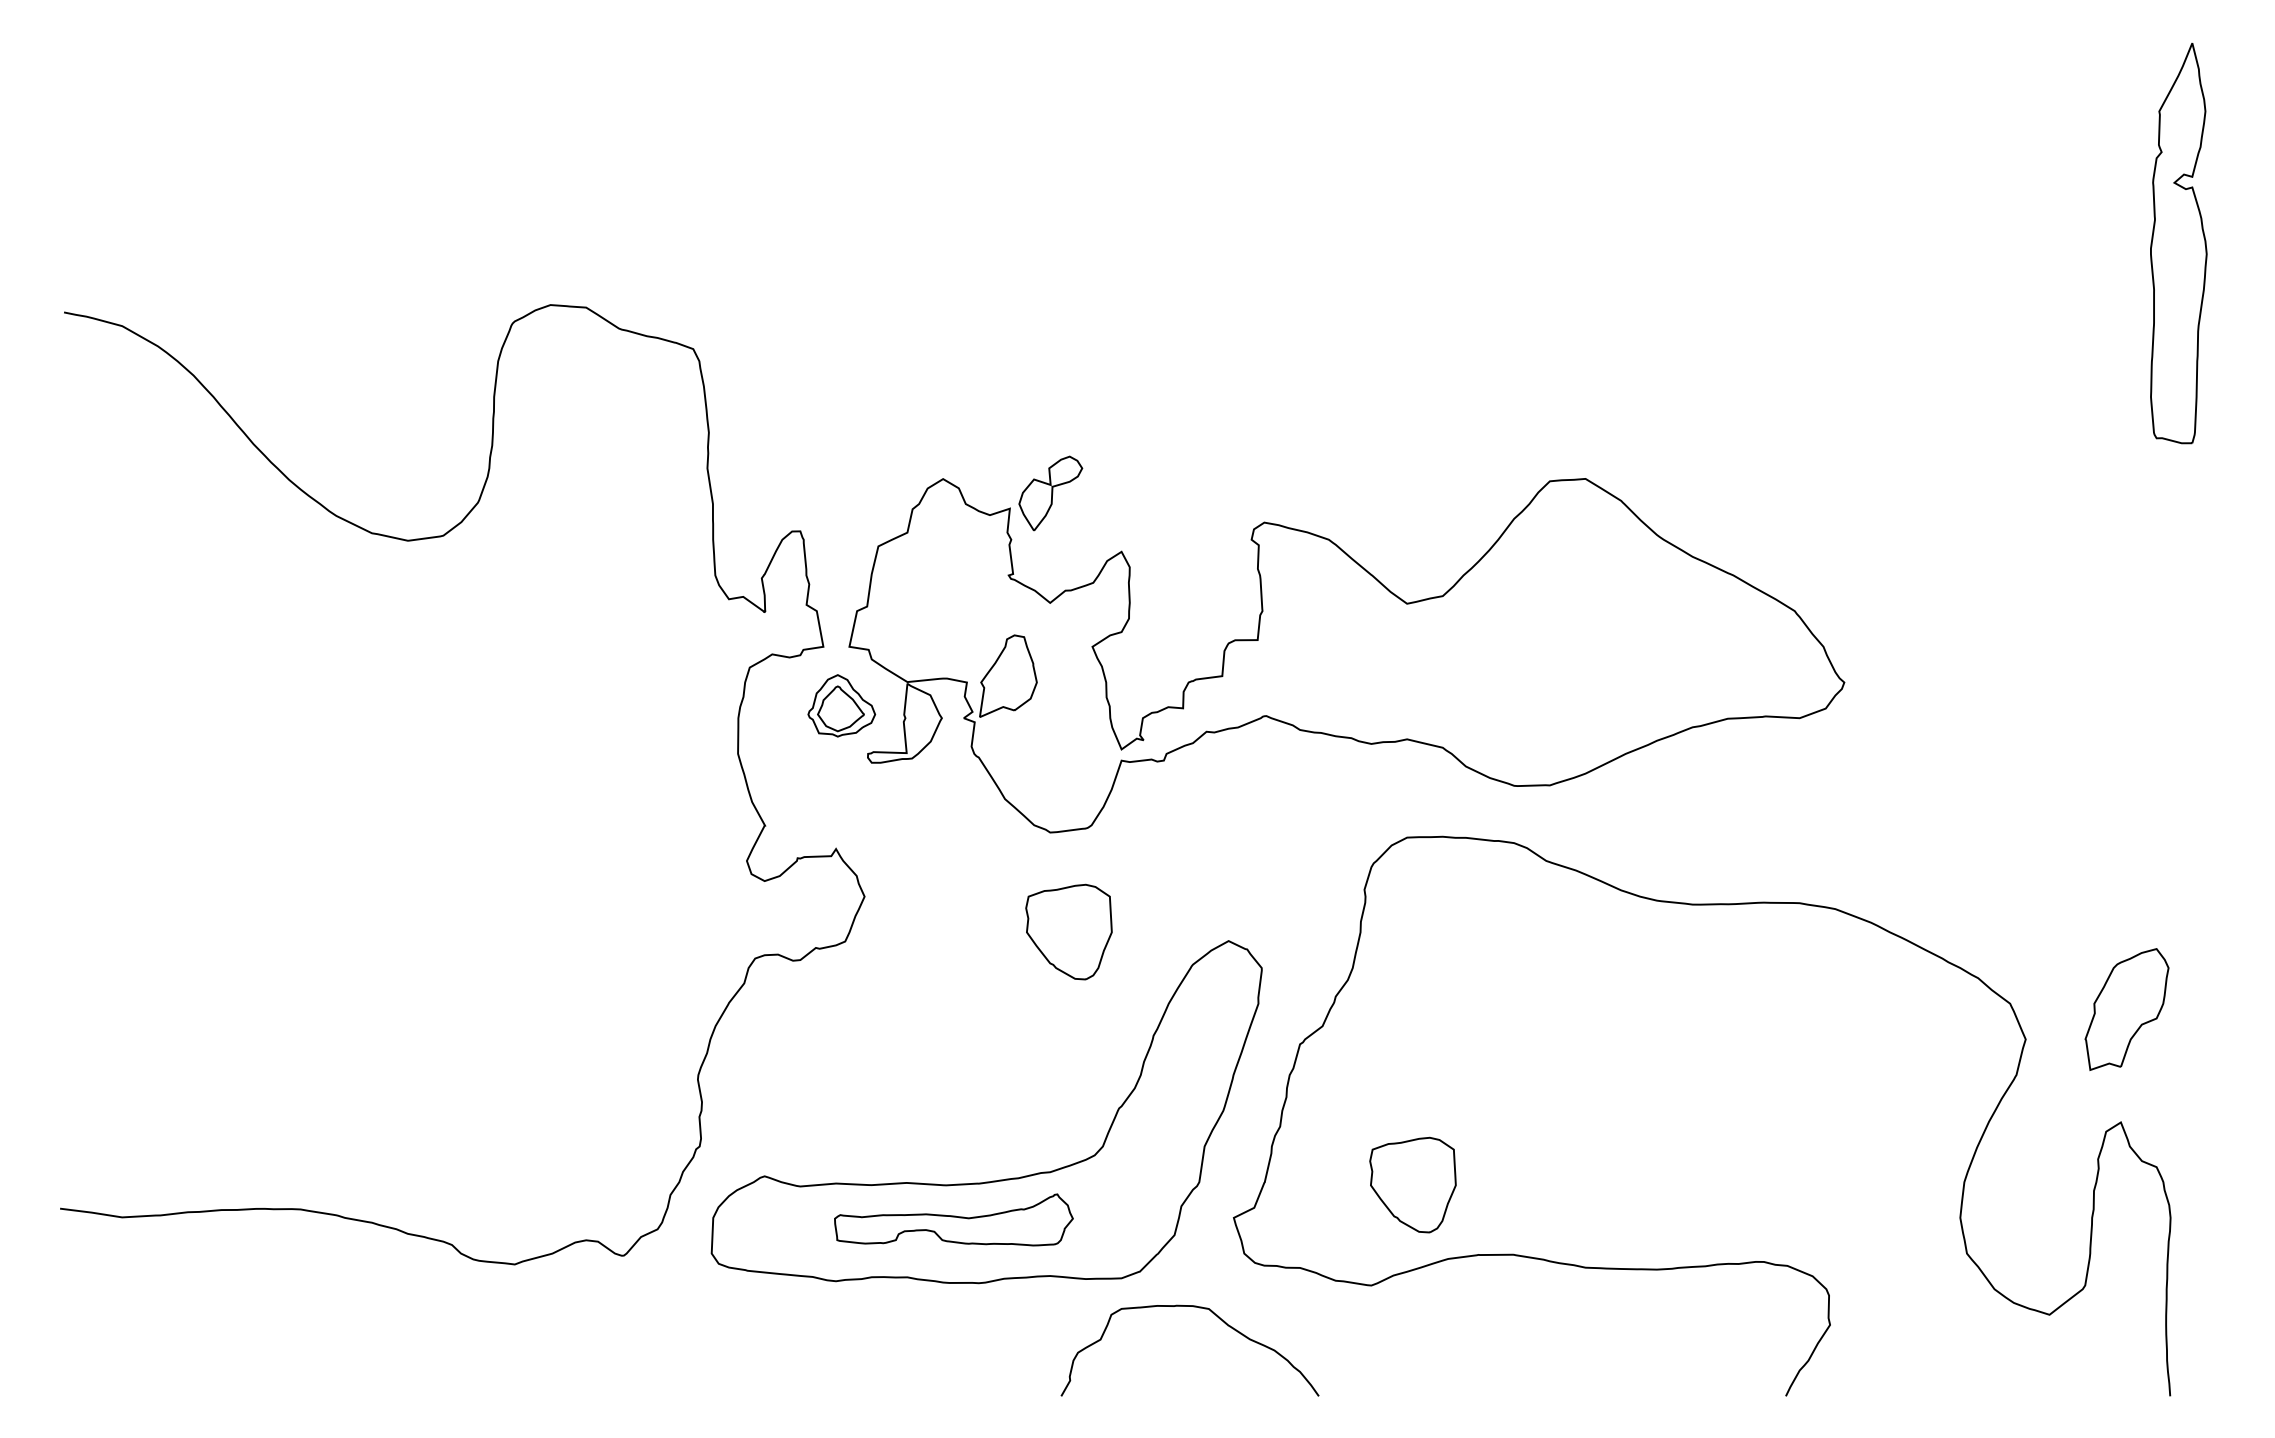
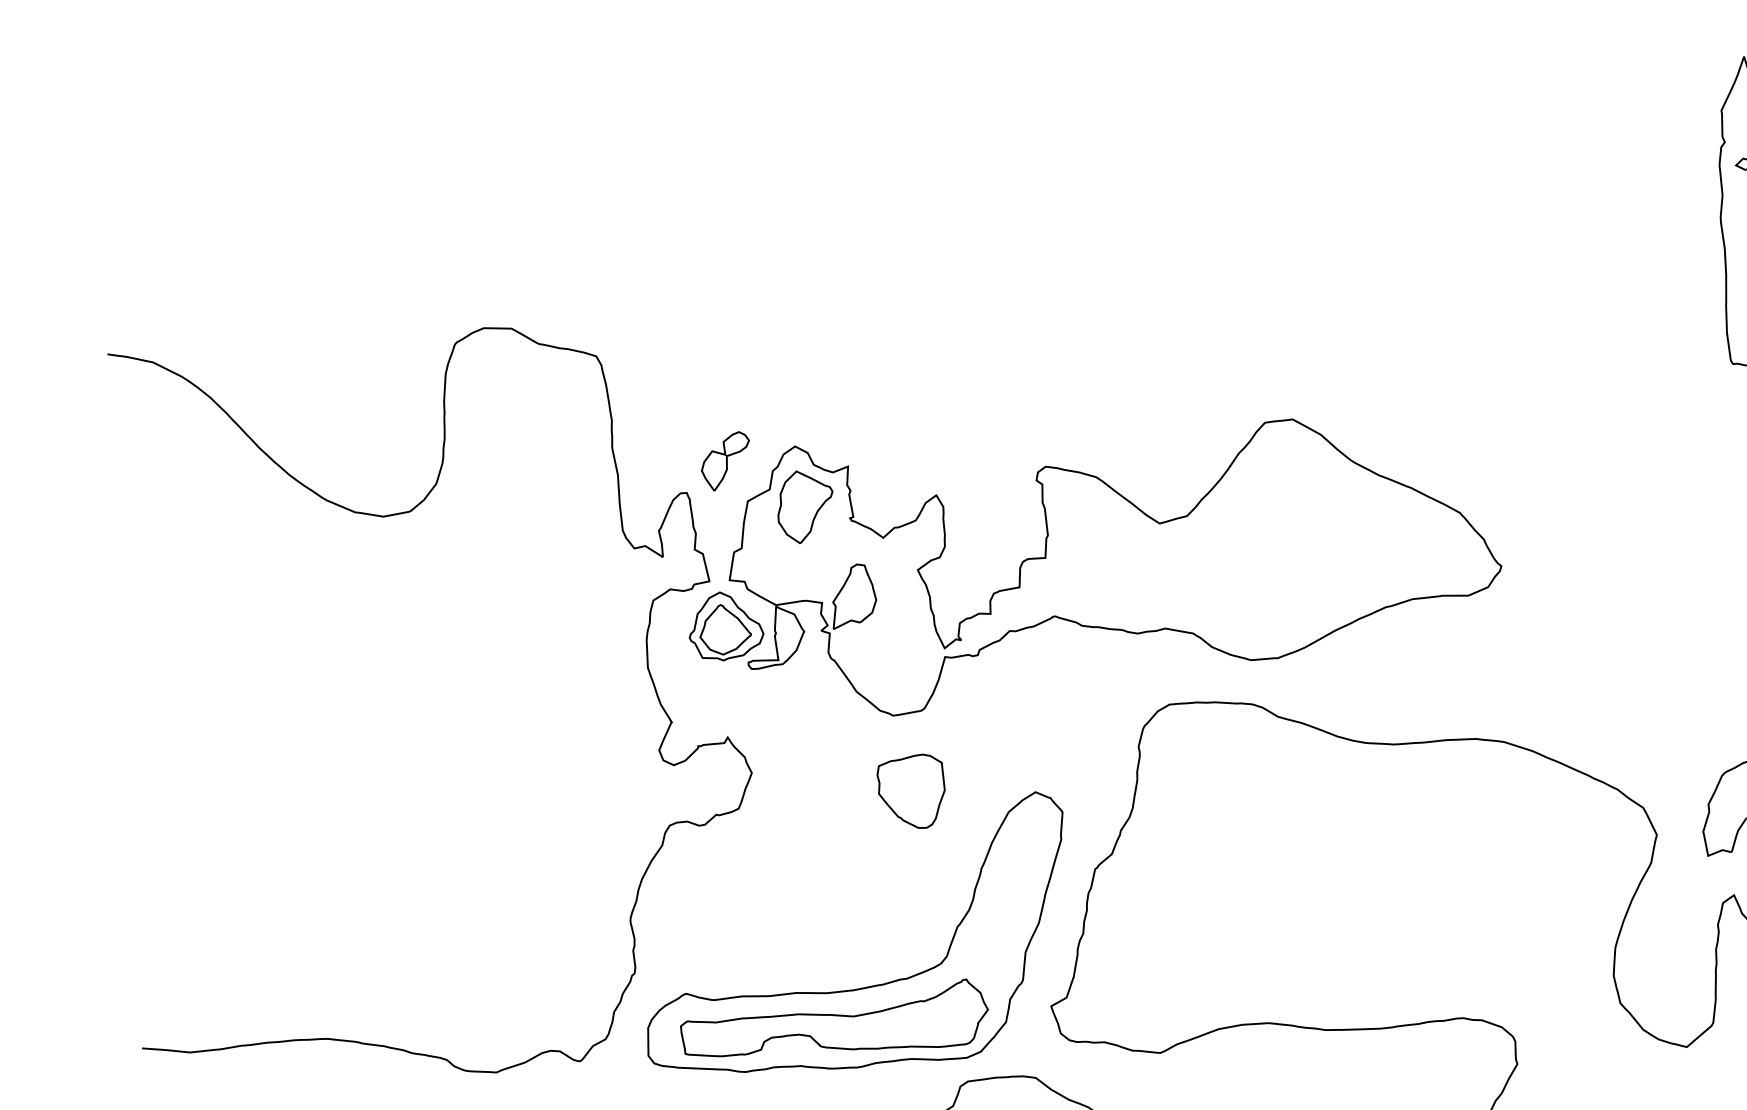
part: (1050, 493) -> (725, 461), moved
part: (952, 557) -> (805, 506), added
part: (841, 705) -> (725, 626), size x1.43
part: (1412, 1184) -> (1188, 972), removed
part: (953, 1219) -> (834, 1019), size x1.67

